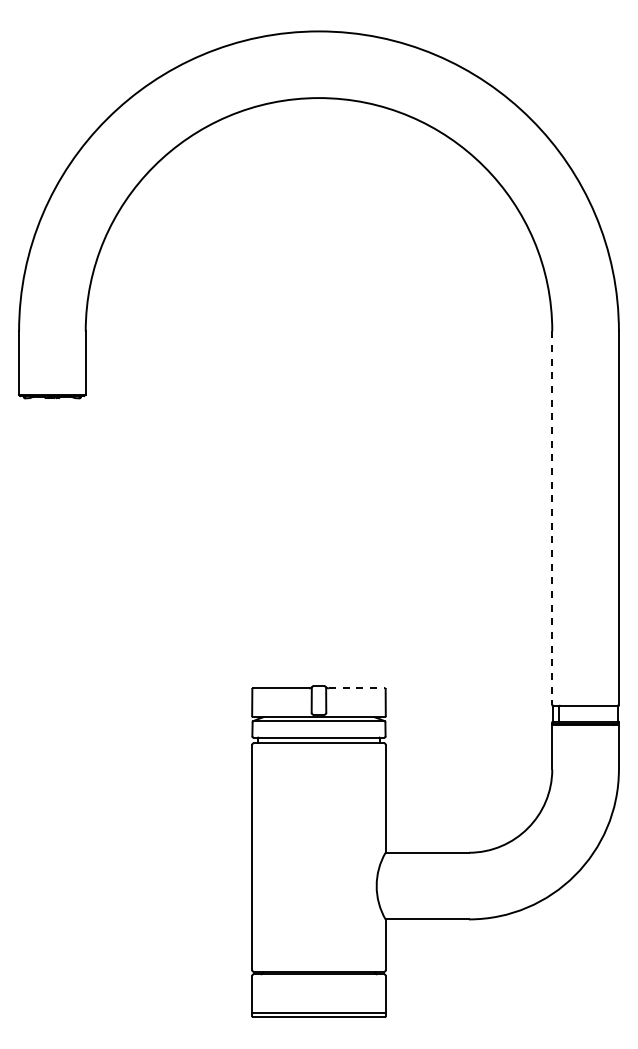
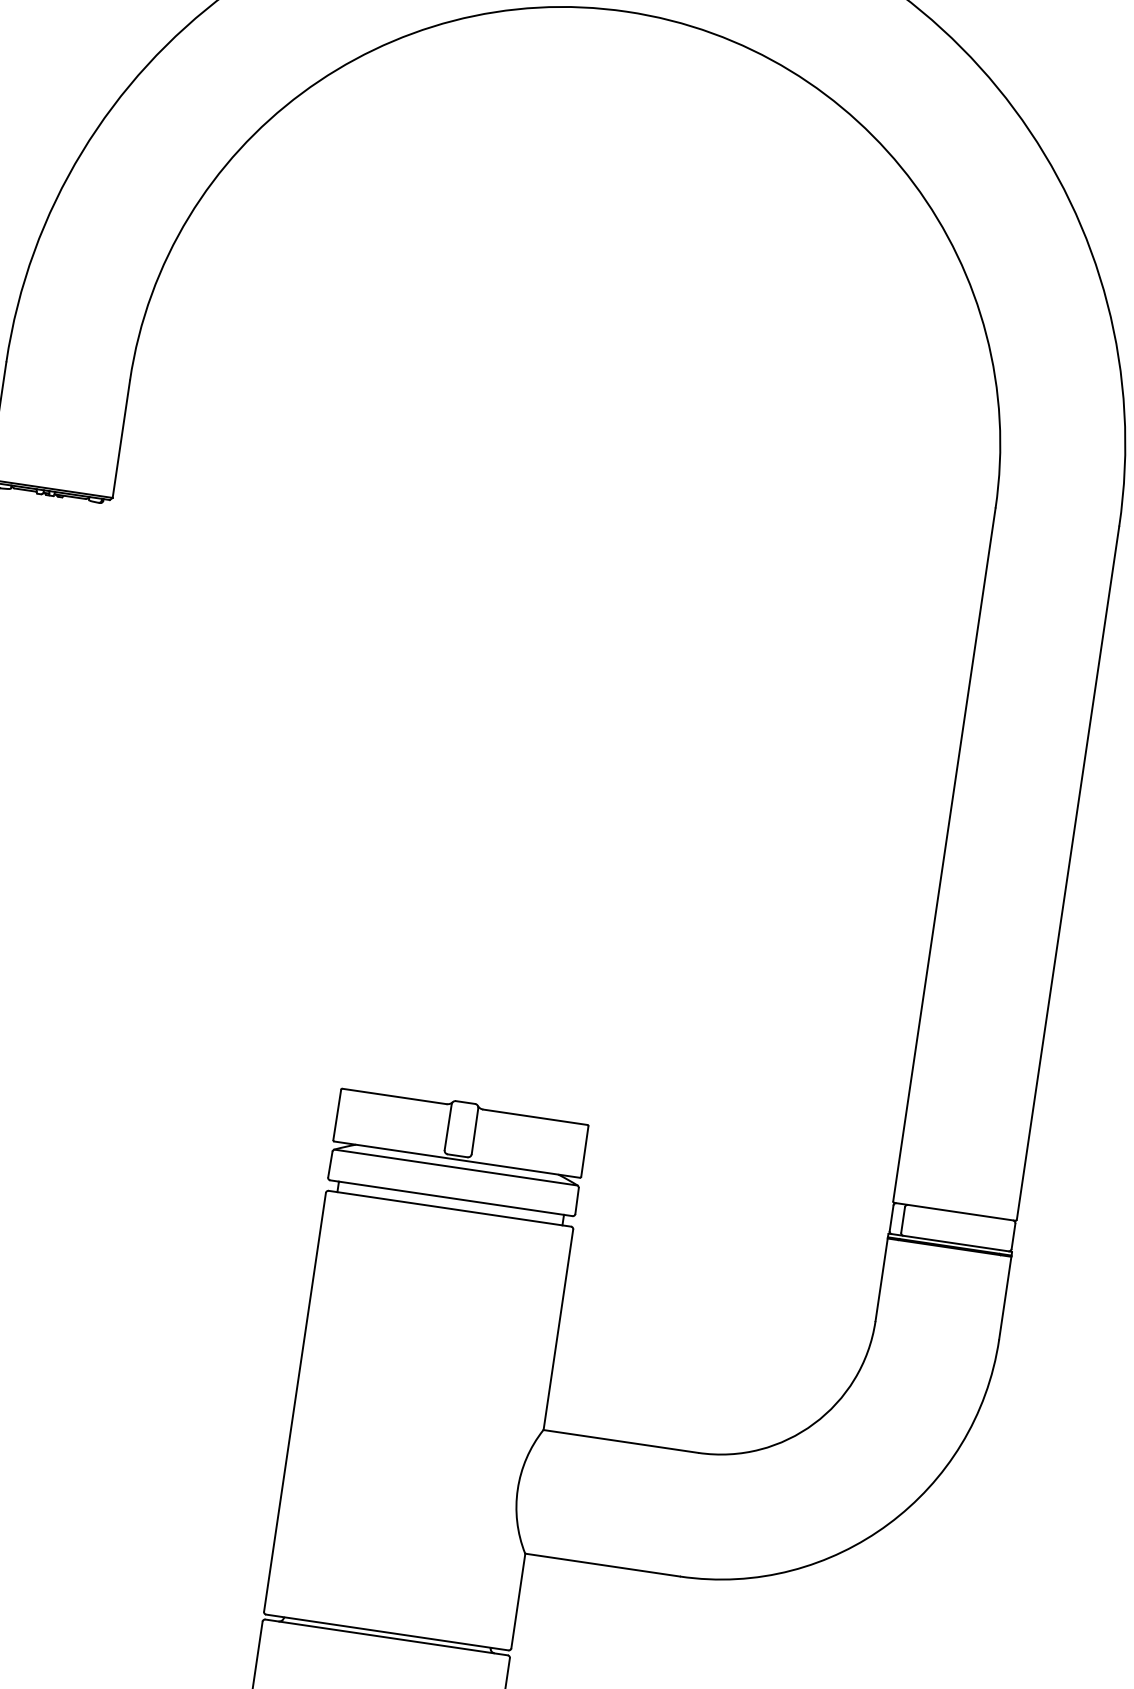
line: (552, 518) -> (944, 855), dashed -> solid
line: (357, 688) -> (536, 1117), dashed -> solid

